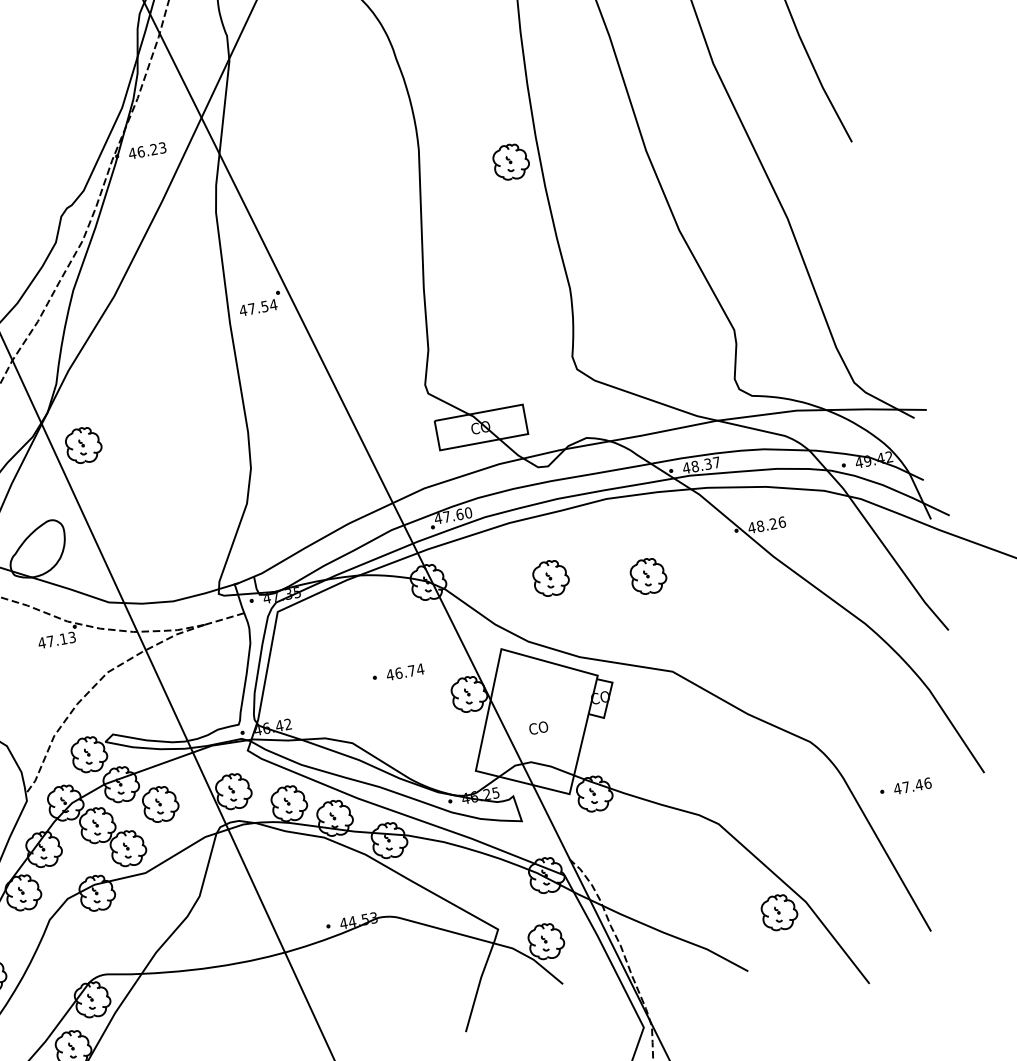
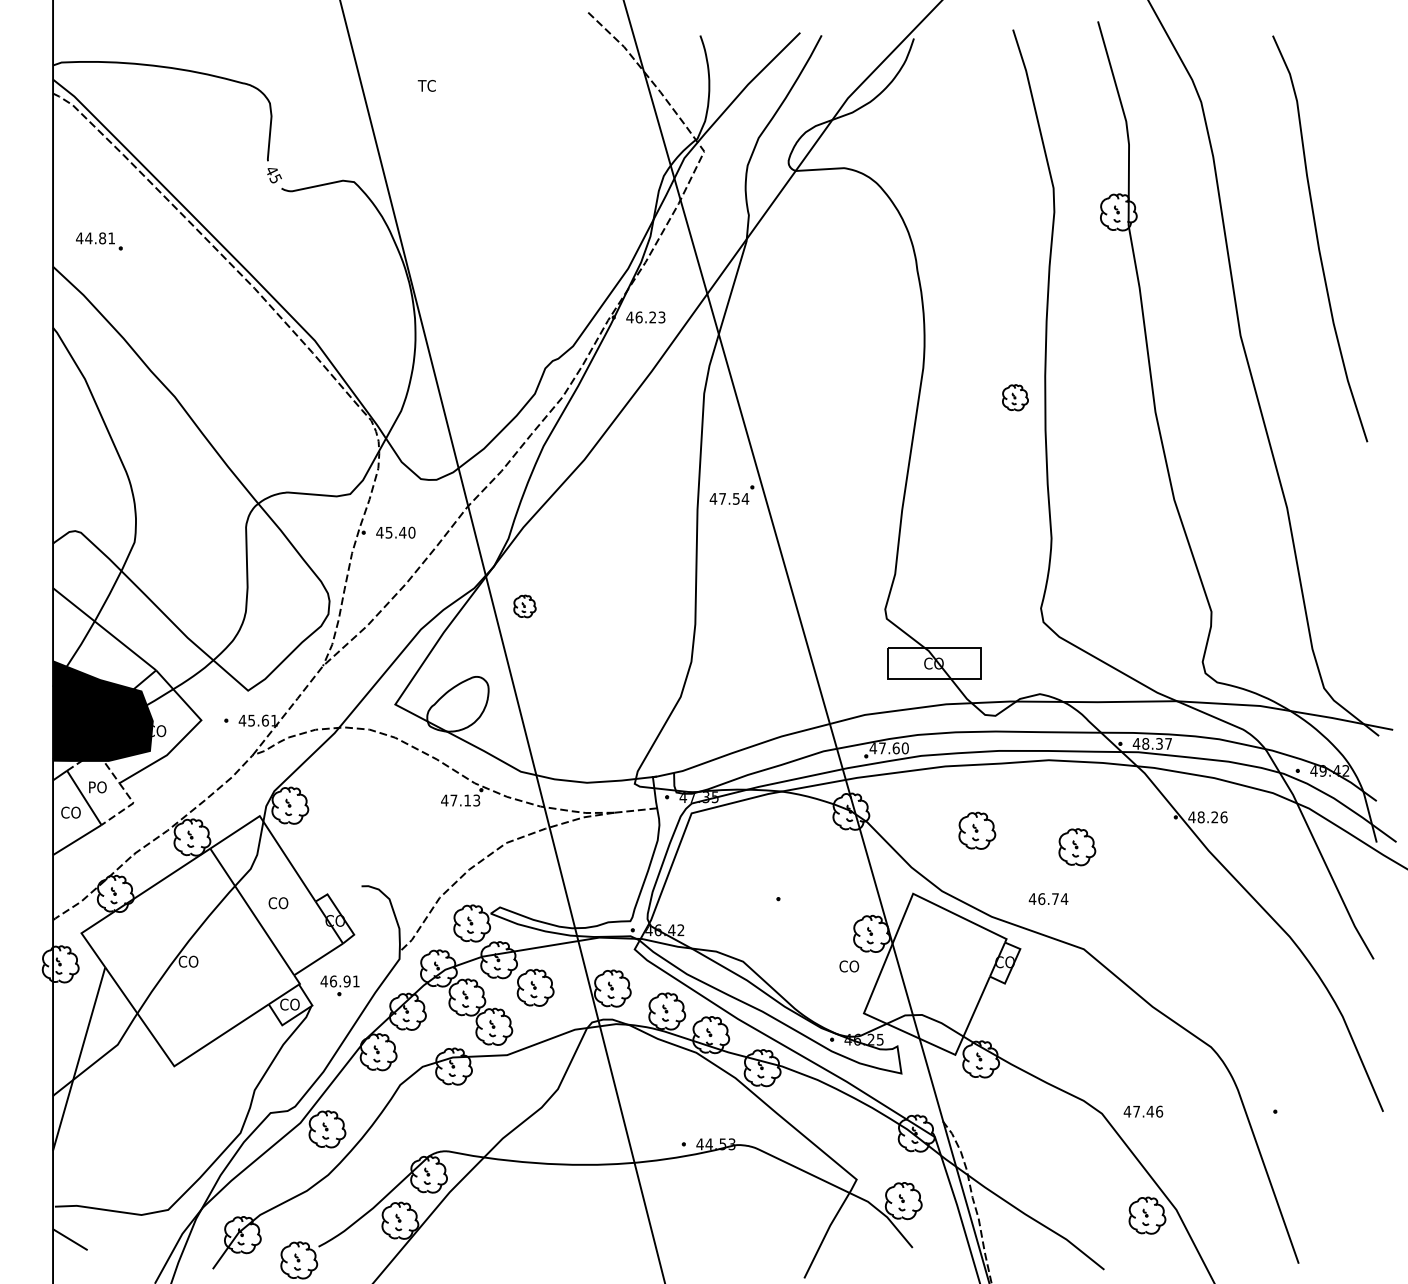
part: (511, 161) -> (1015, 397), size x0.7
part: (83, 445) -> (524, 606), size x0.6
text: (405, 671) -> (1048, 898), moved
text: (538, 728) -> (849, 966), moved
text: (912, 785) -> (1143, 1111), moved

